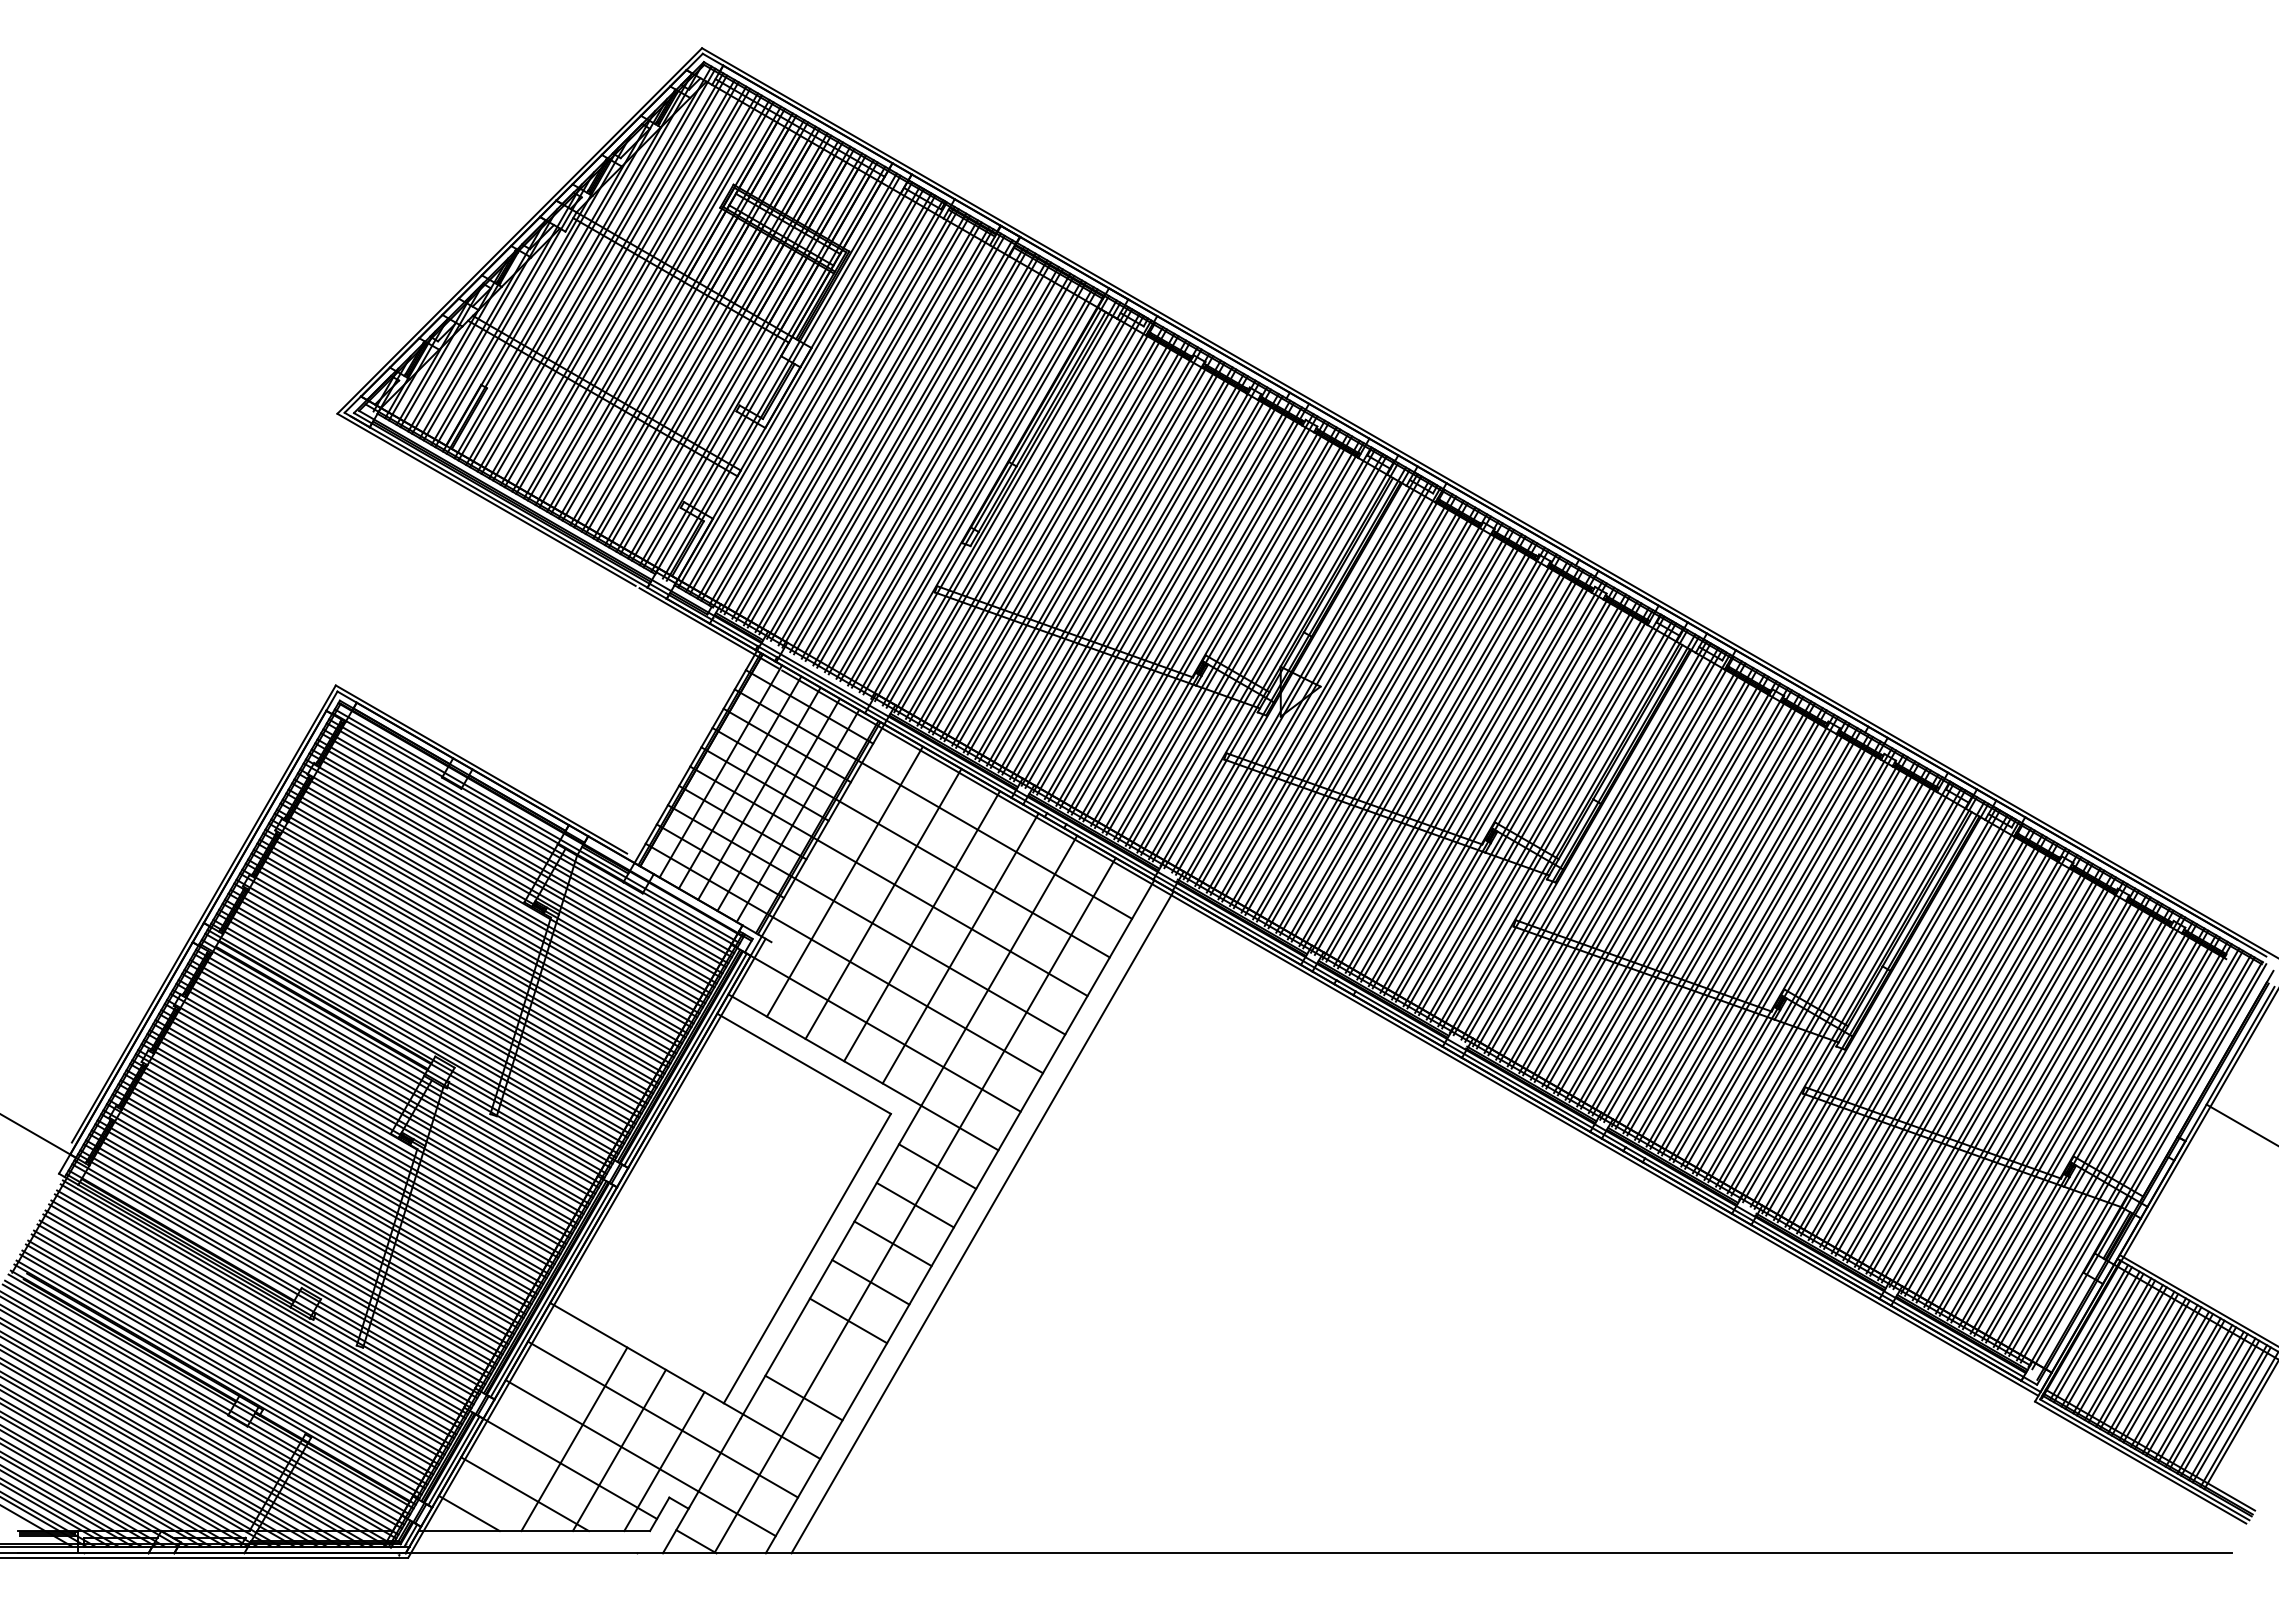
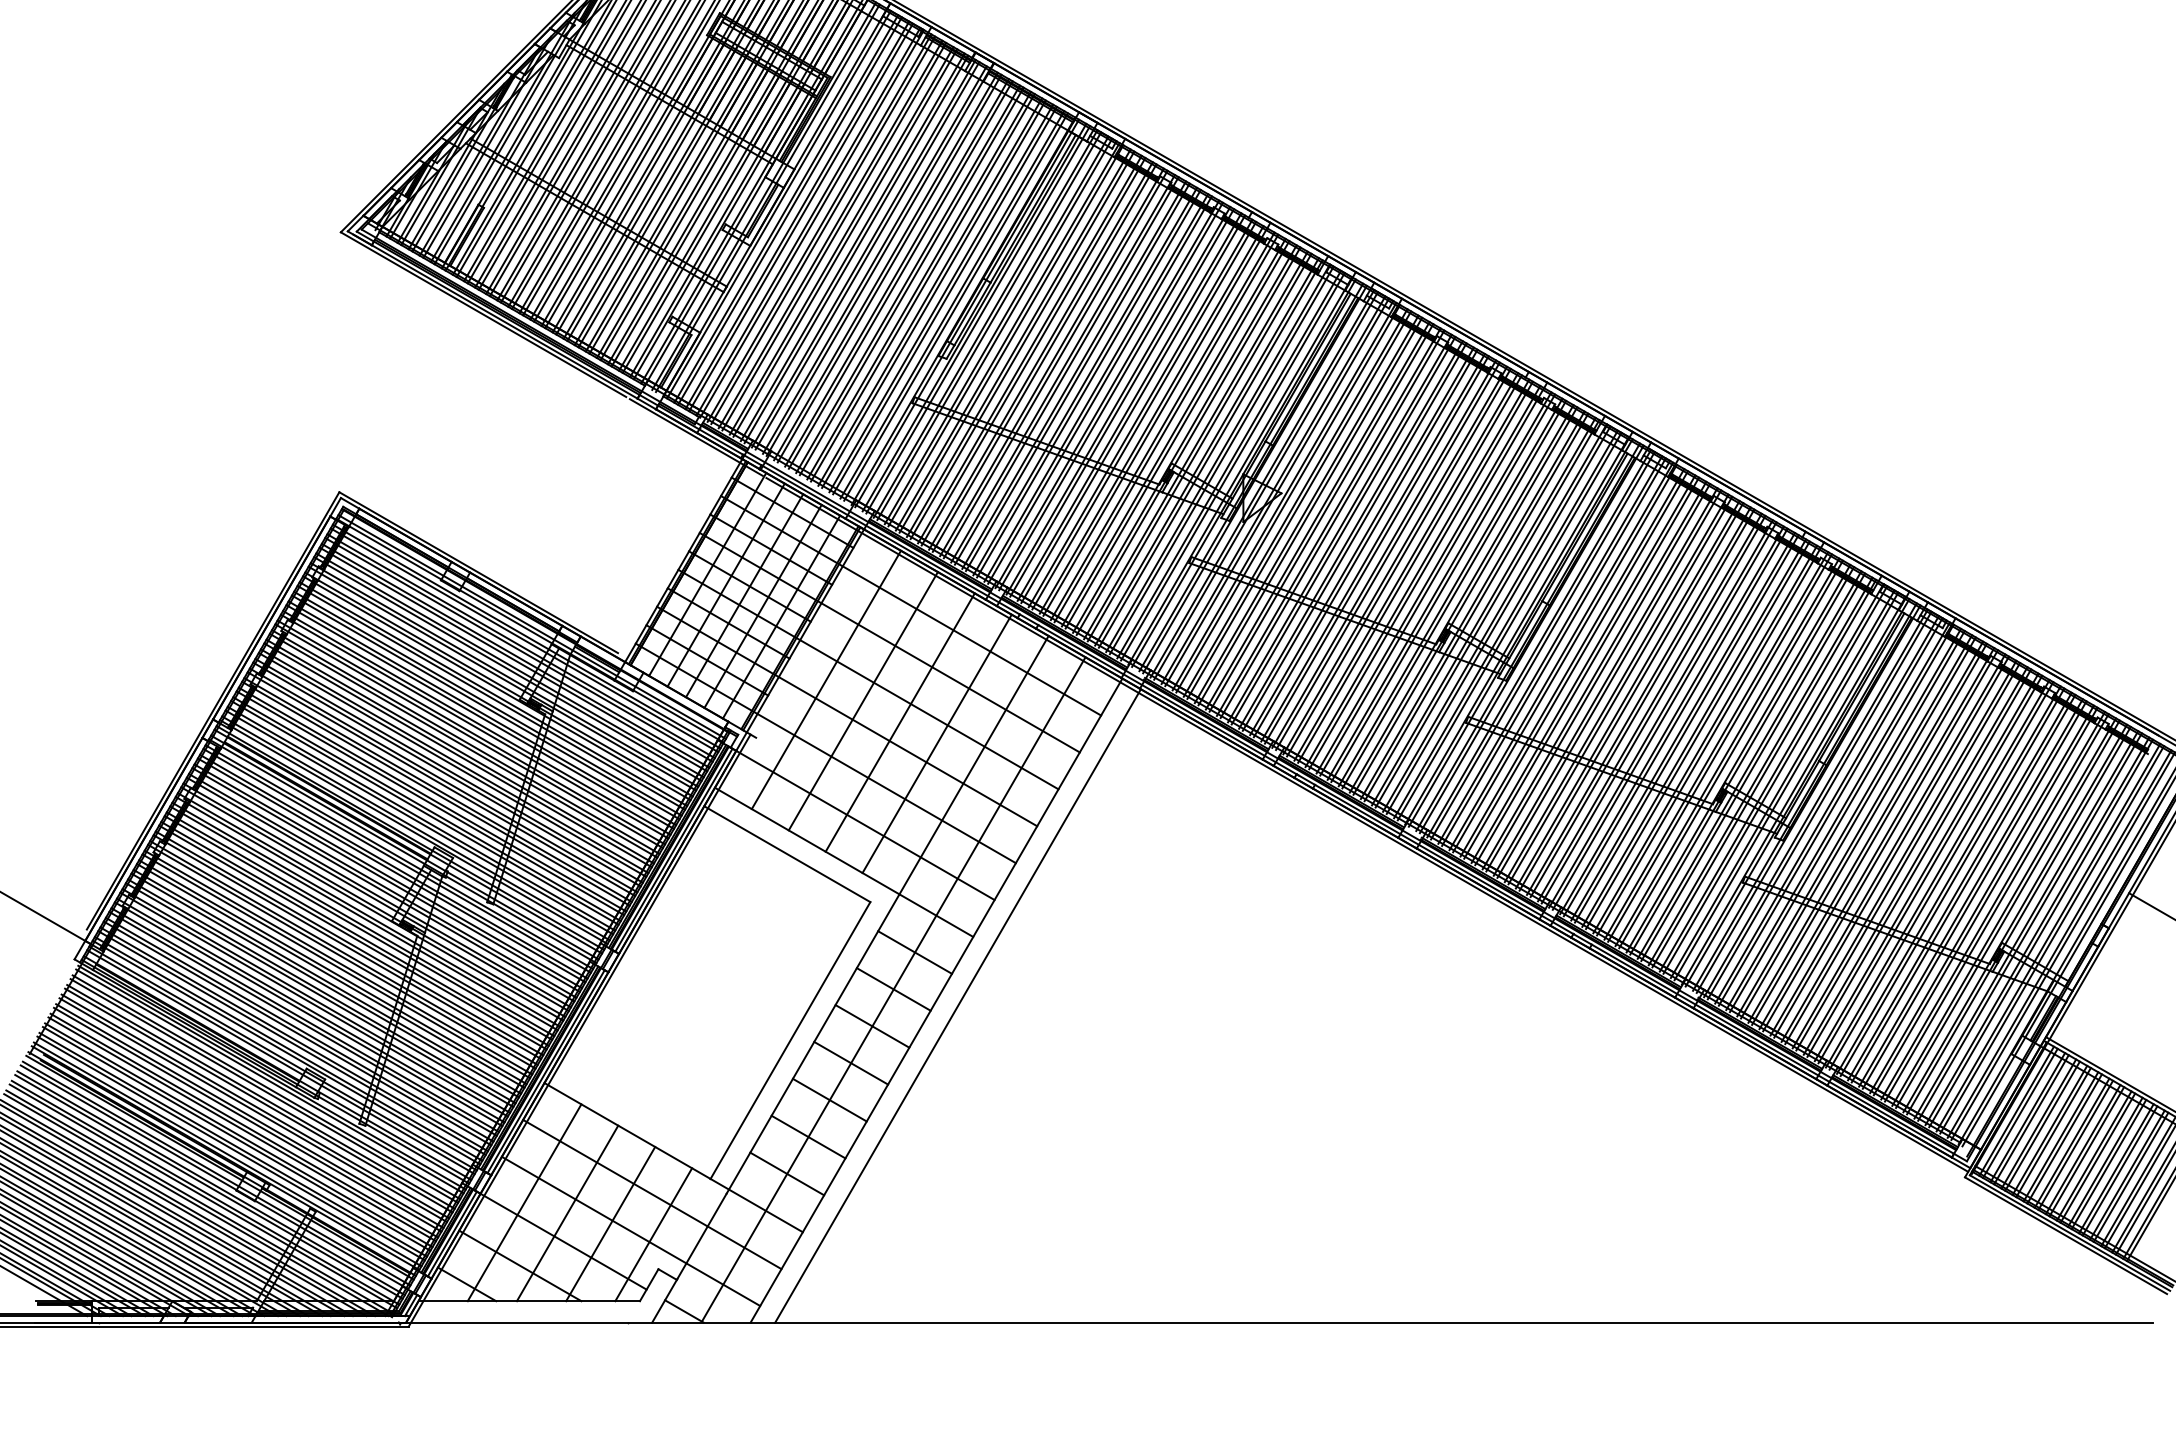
line: (825, 1359) -> (807, 1137), added
line: (529, 1428) -> (524, 1203), added

